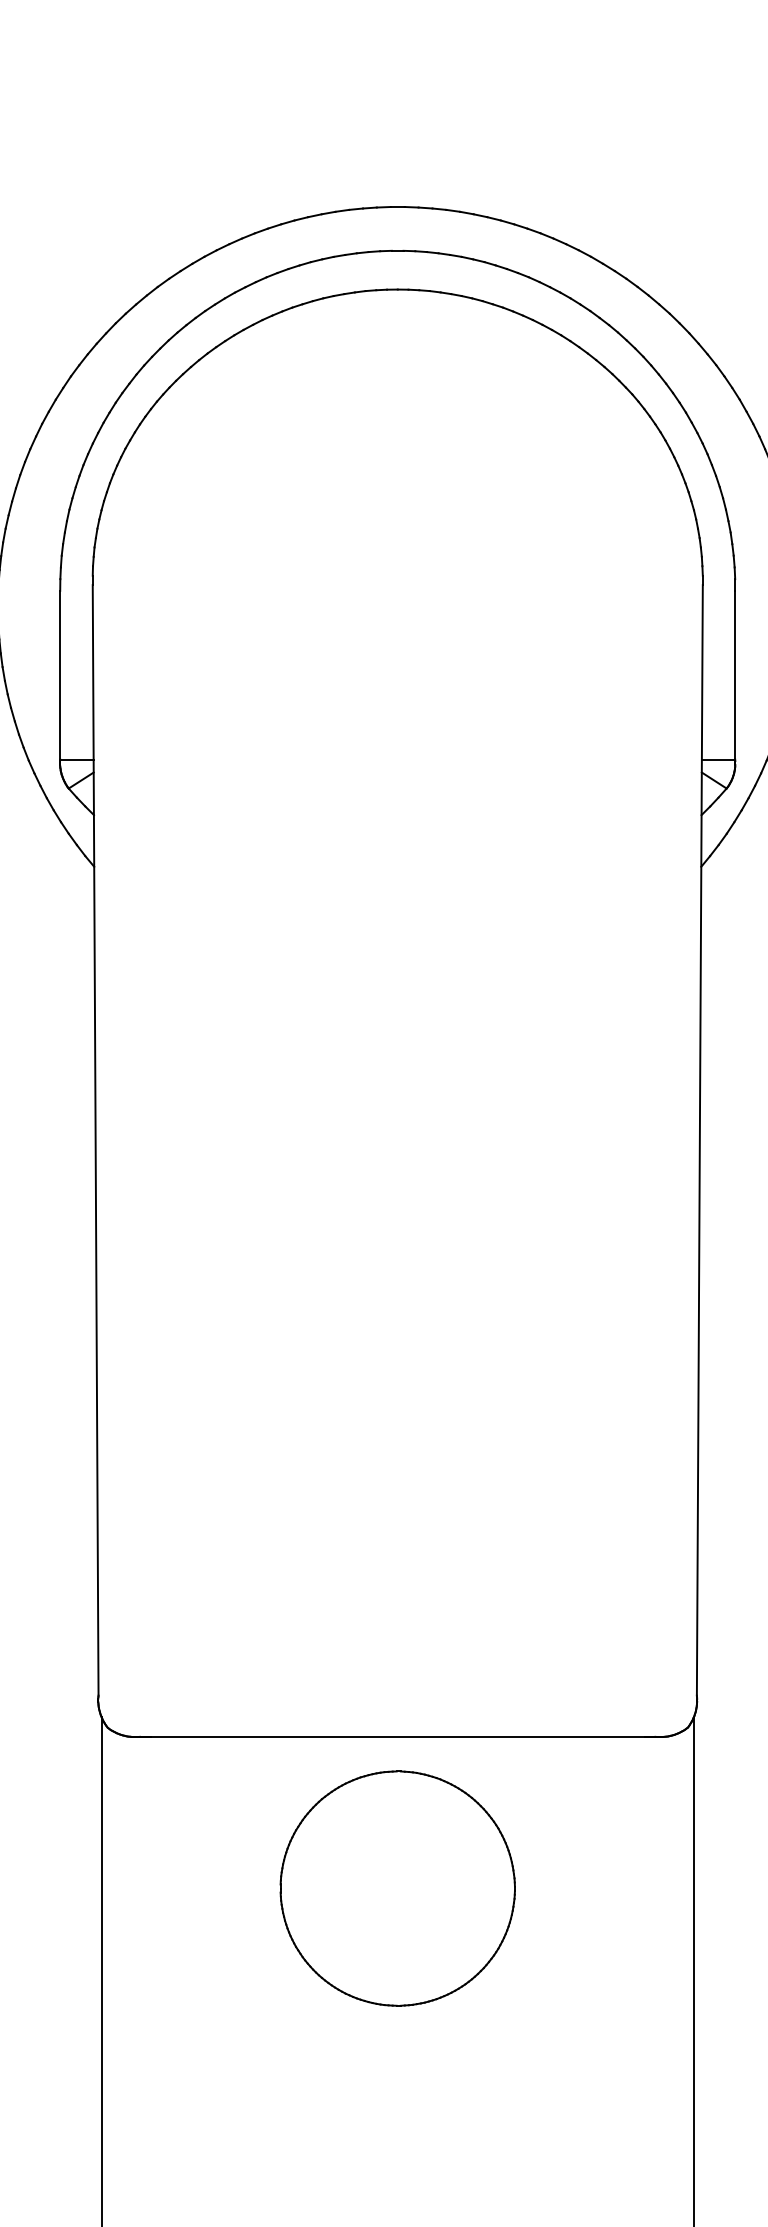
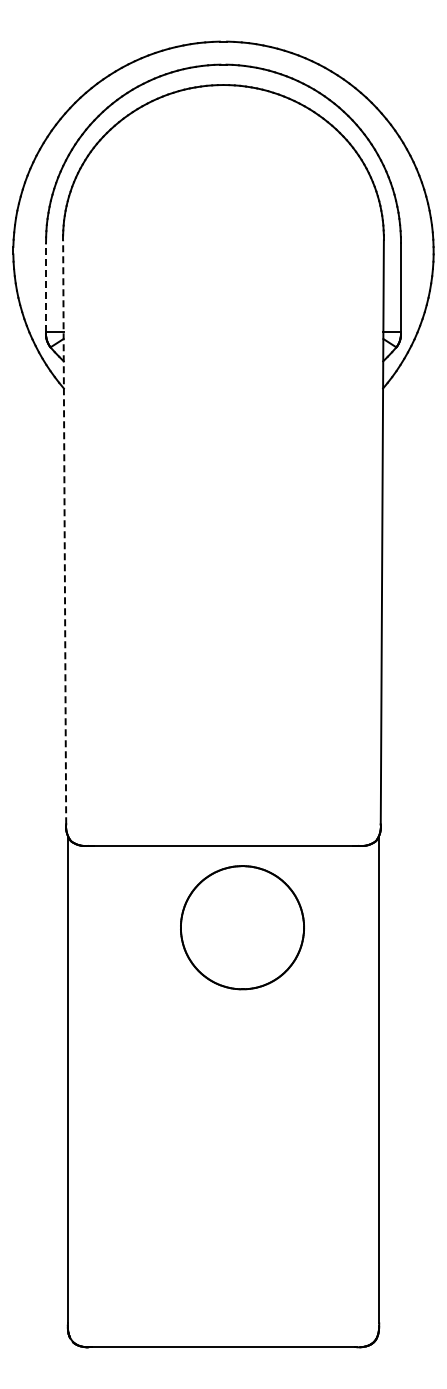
line: (61, 674) -> (46, 287), solid -> dashed
line: (95, 1140) -> (64, 532), solid -> dashed
part: (397, 1888) -> (242, 927), moved

